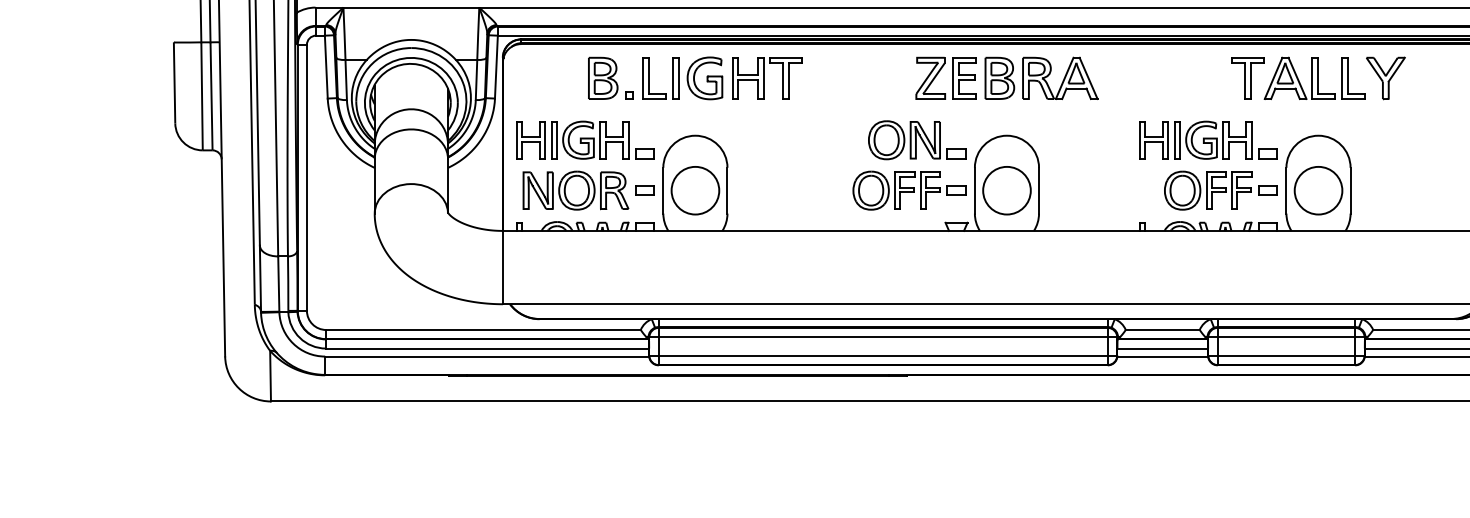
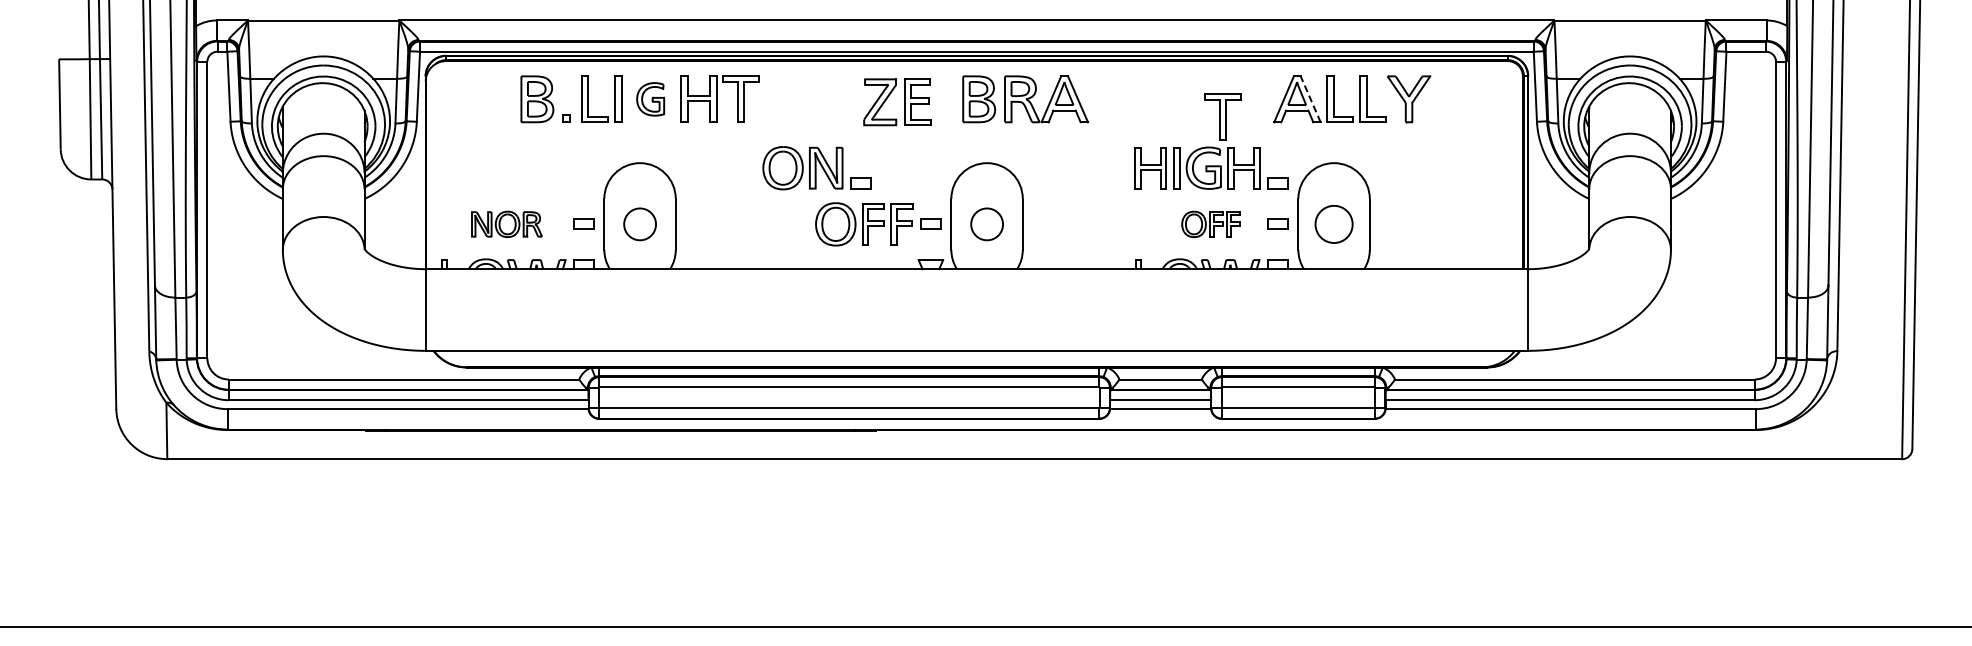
part: (1247, 77) -> (1222, 116), moved
line: (1297, 77) -> (1310, 98), solid -> dashed
part: (704, 78) -> (650, 99), size x0.7
part: (952, 78) -> (904, 102), moved
part: (585, 139) -> (517, 167), removed
part: (916, 140) -> (816, 168), moved
circle: (694, 189) -> (639, 223), size x0.6
circle: (1006, 189) -> (986, 223), size x0.6
part: (575, 190) -> (506, 224), size x0.6
part: (1207, 190) -> (1210, 224), size x0.6
circle: (1317, 190) -> (1333, 224), size x0.7

